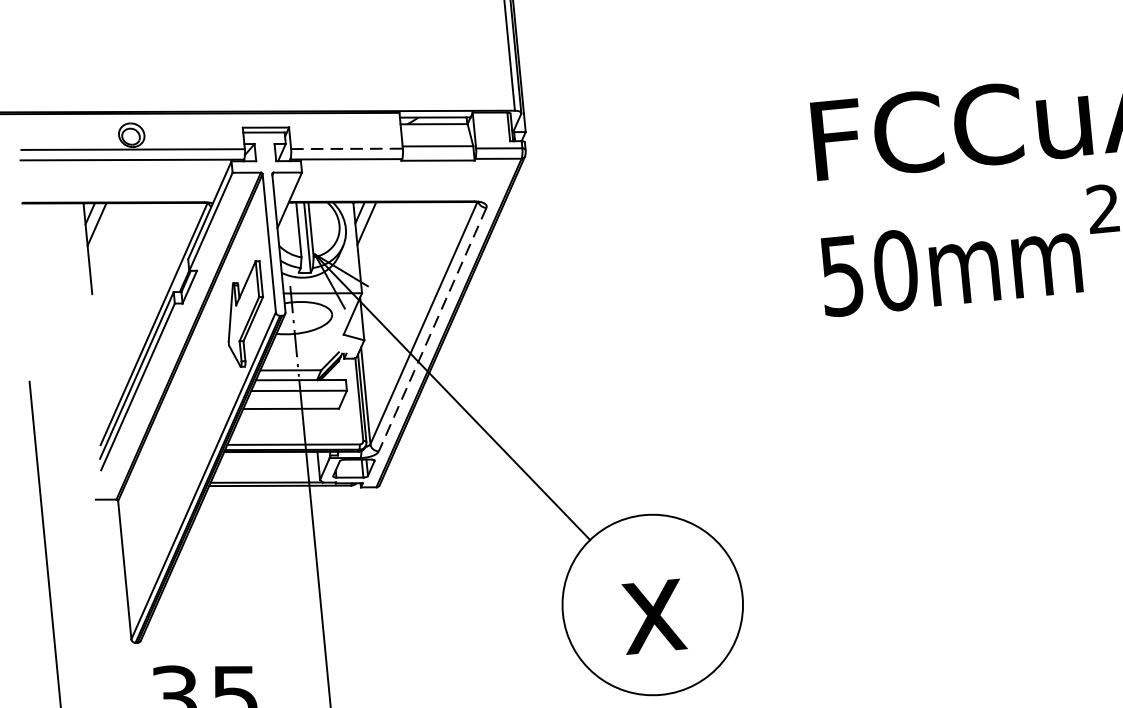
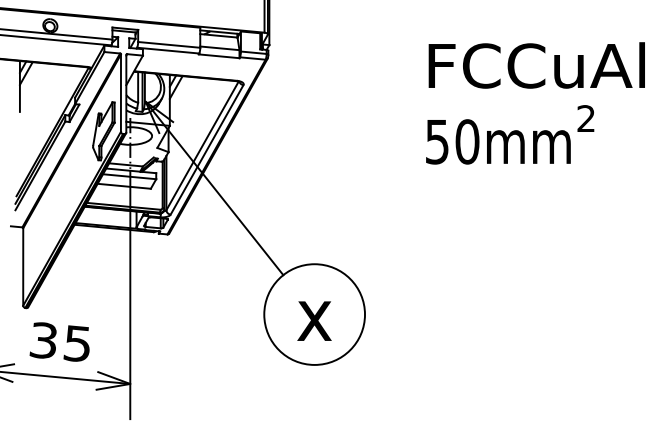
line: (347, 148) -> (169, 44), dashed -> solid
line: (431, 330) -> (206, 150), dashed -> solid

